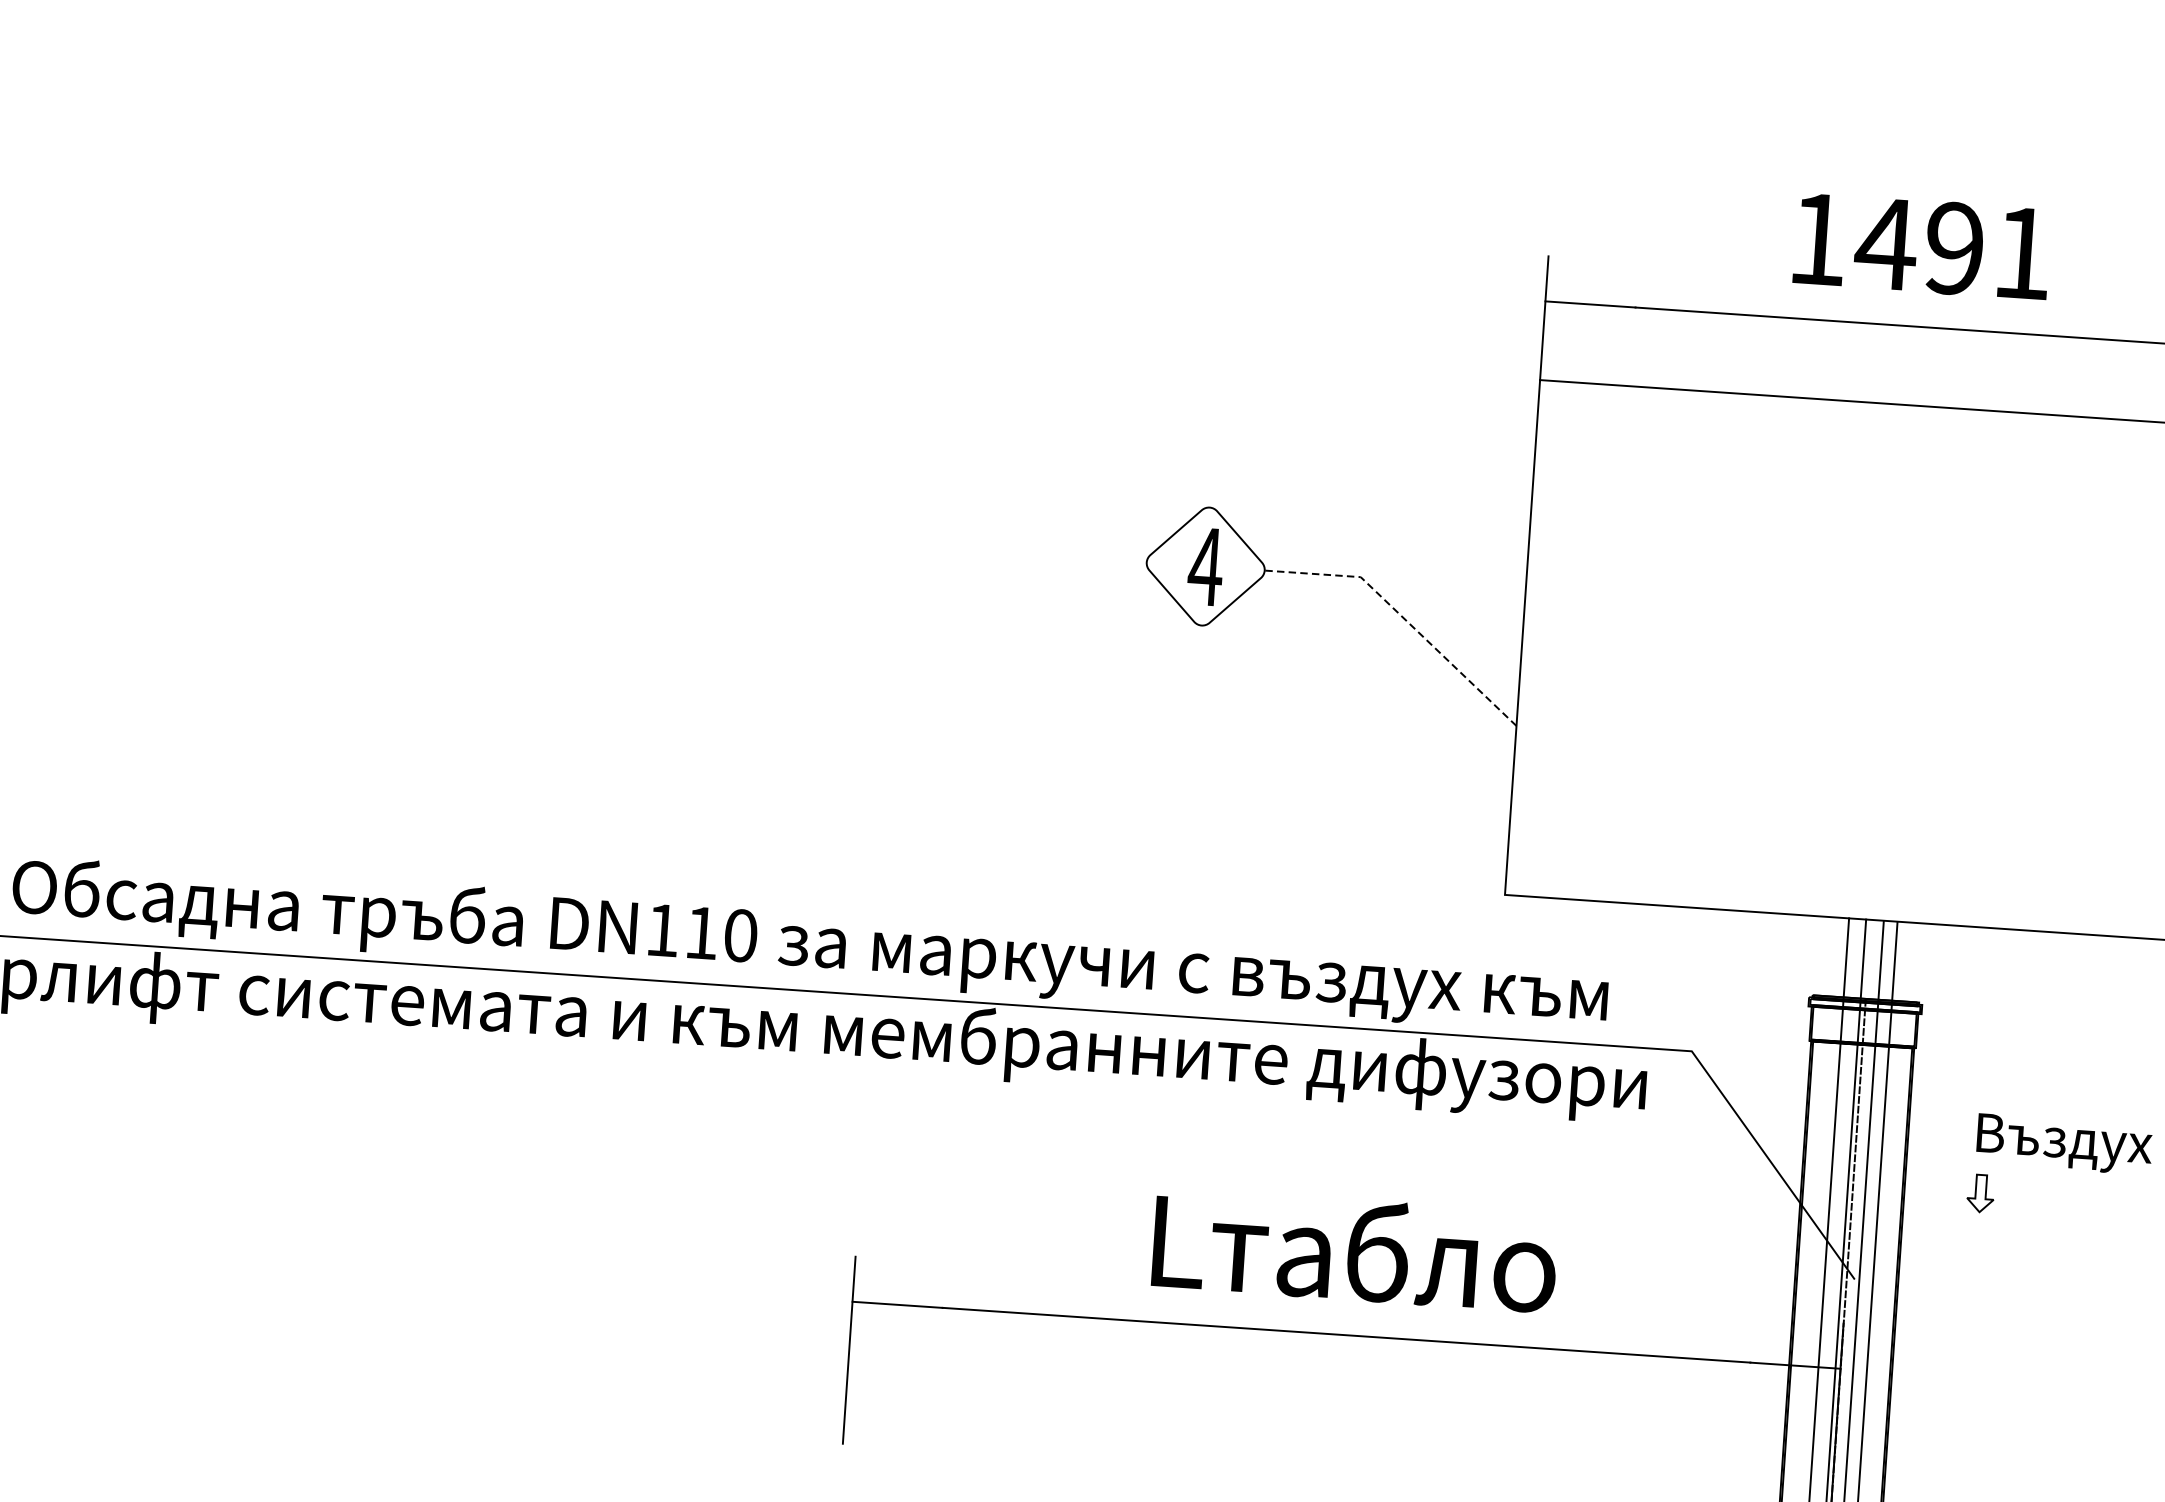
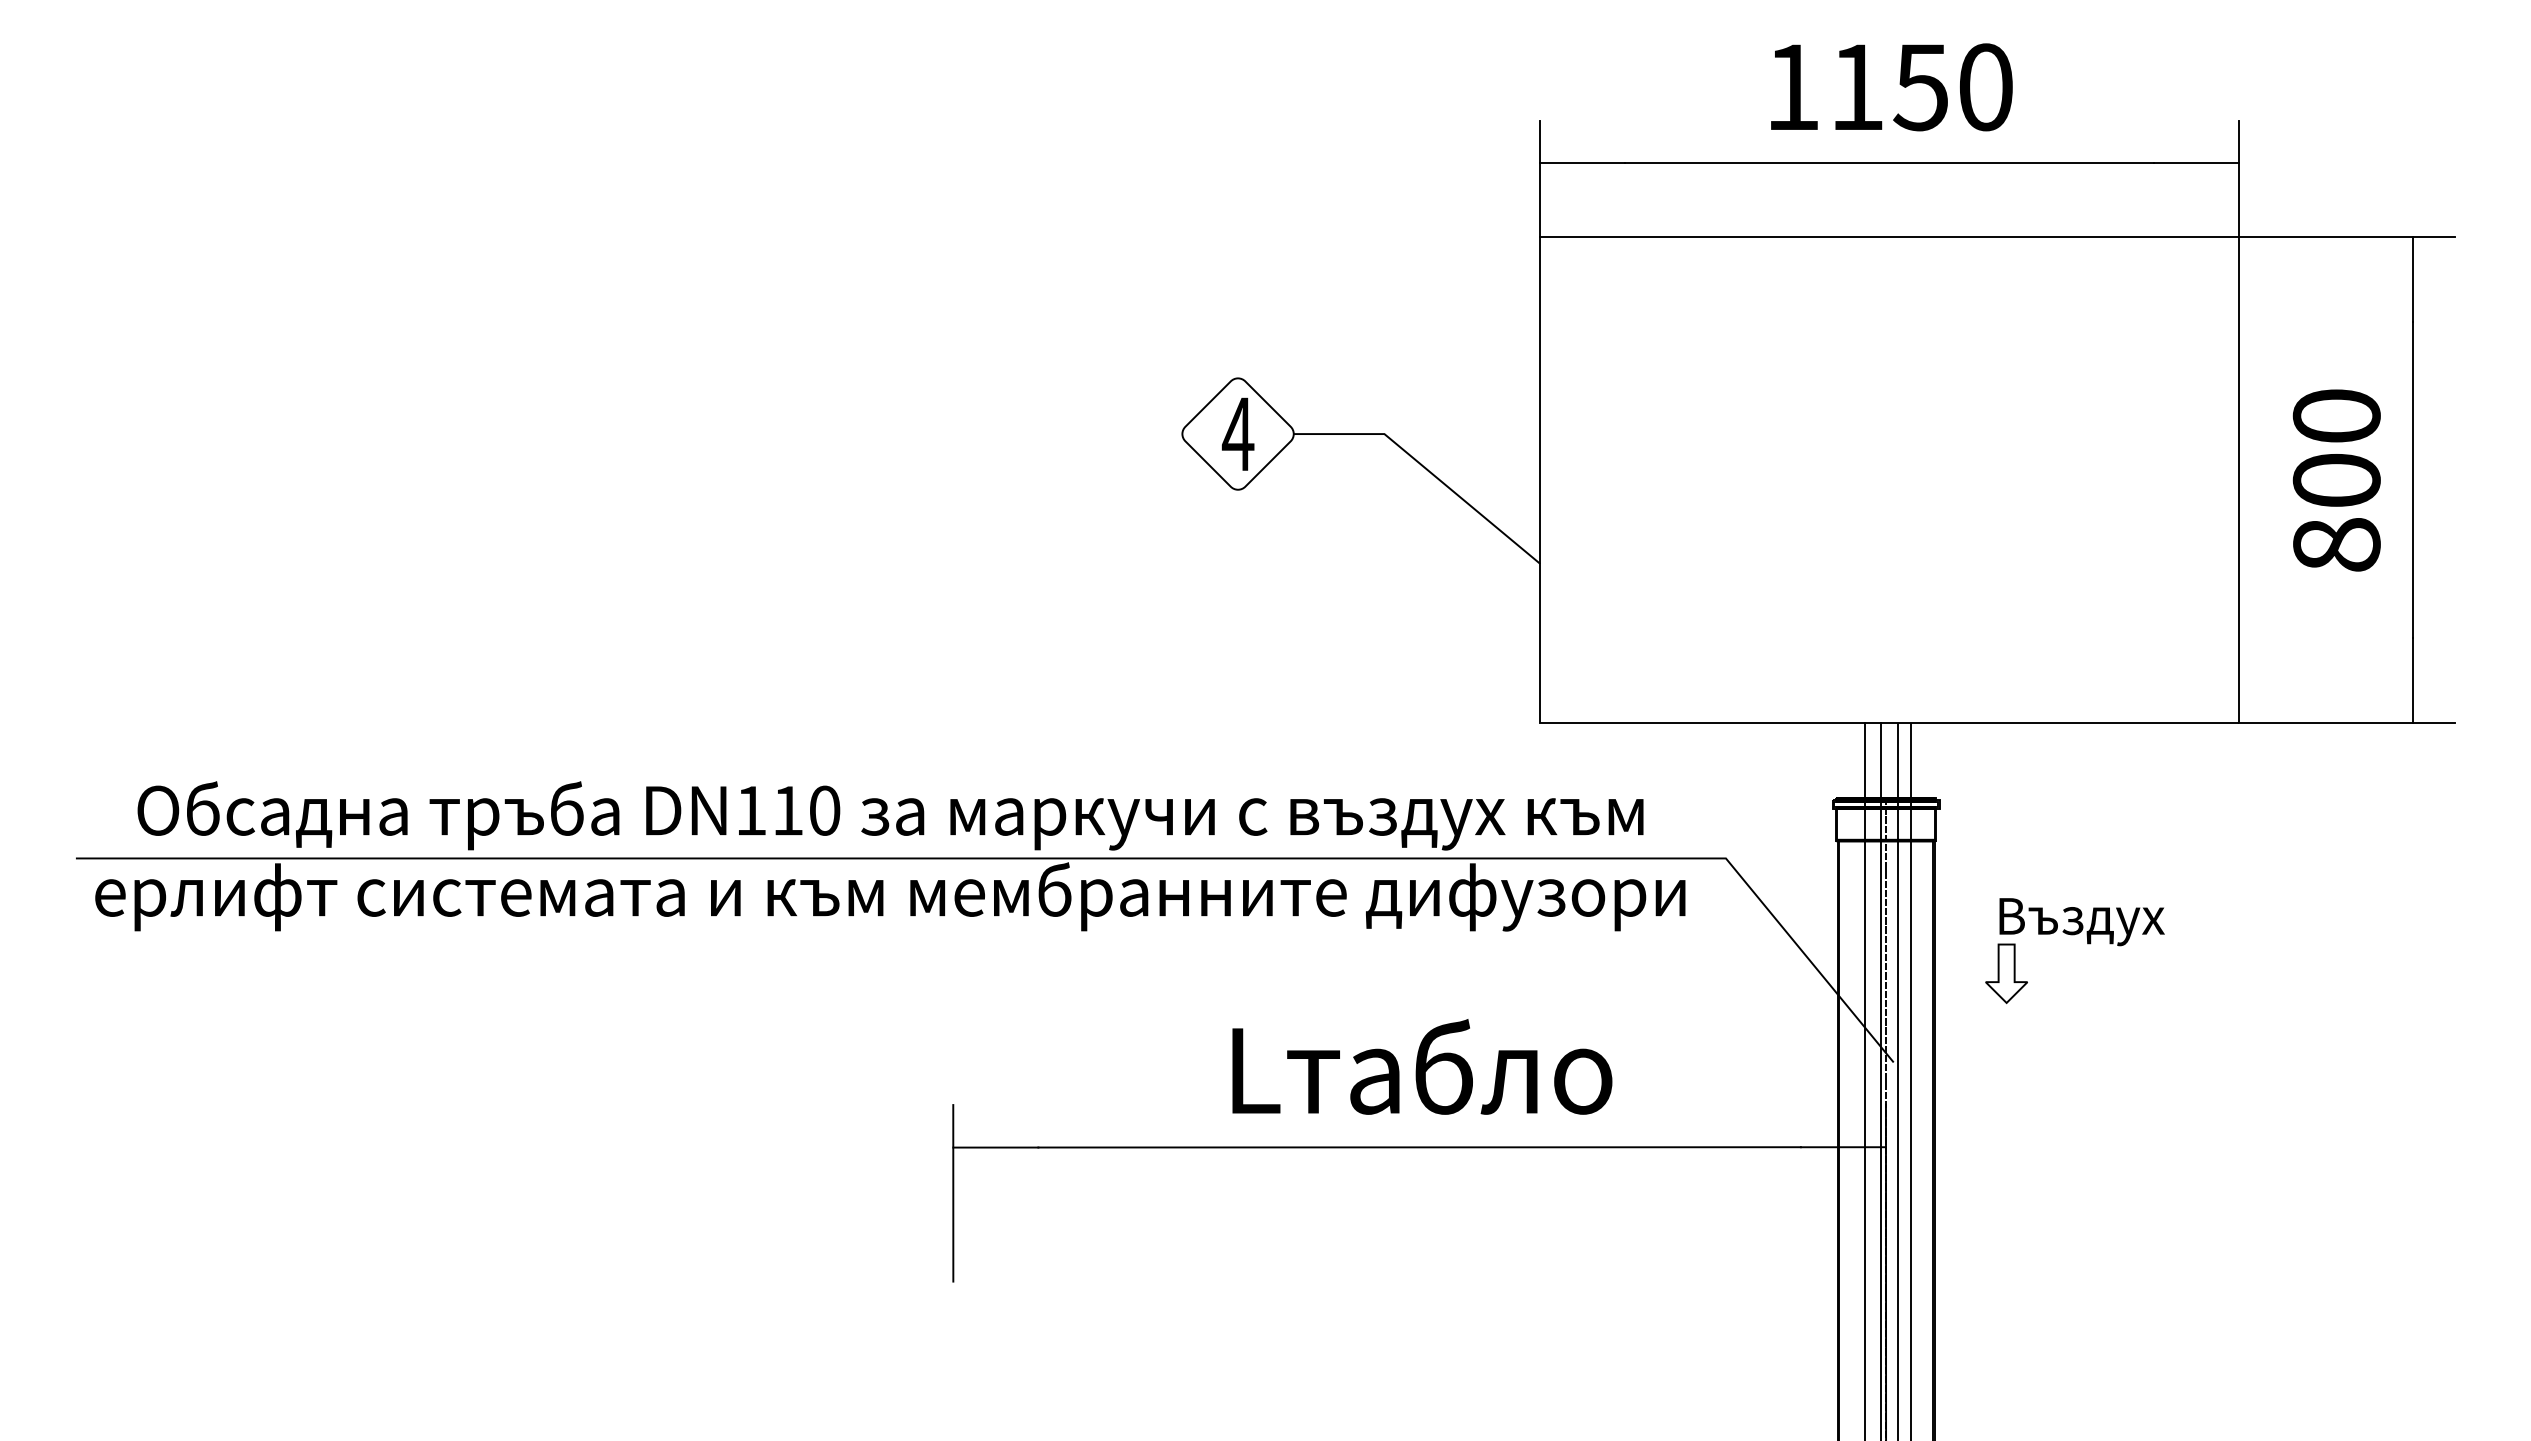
text: (1952, 248) -> (1919, 87), 1491 -> 1150
line: (1402, 617) -> (1426, 469), dashed -> solid
part: (1980, 1193) -> (2006, 973), size x1.67

